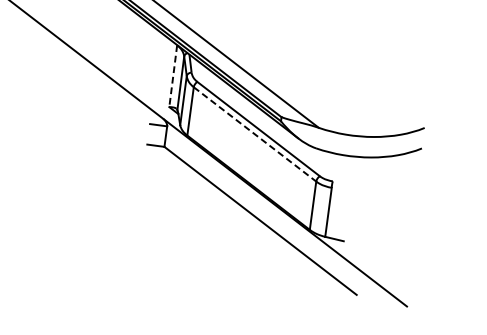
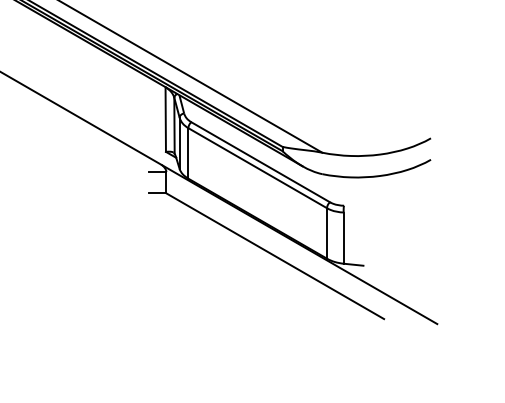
line: (172, 76) -> (165, 120), dashed -> solid
line: (255, 134) -> (258, 168), dashed -> solid

